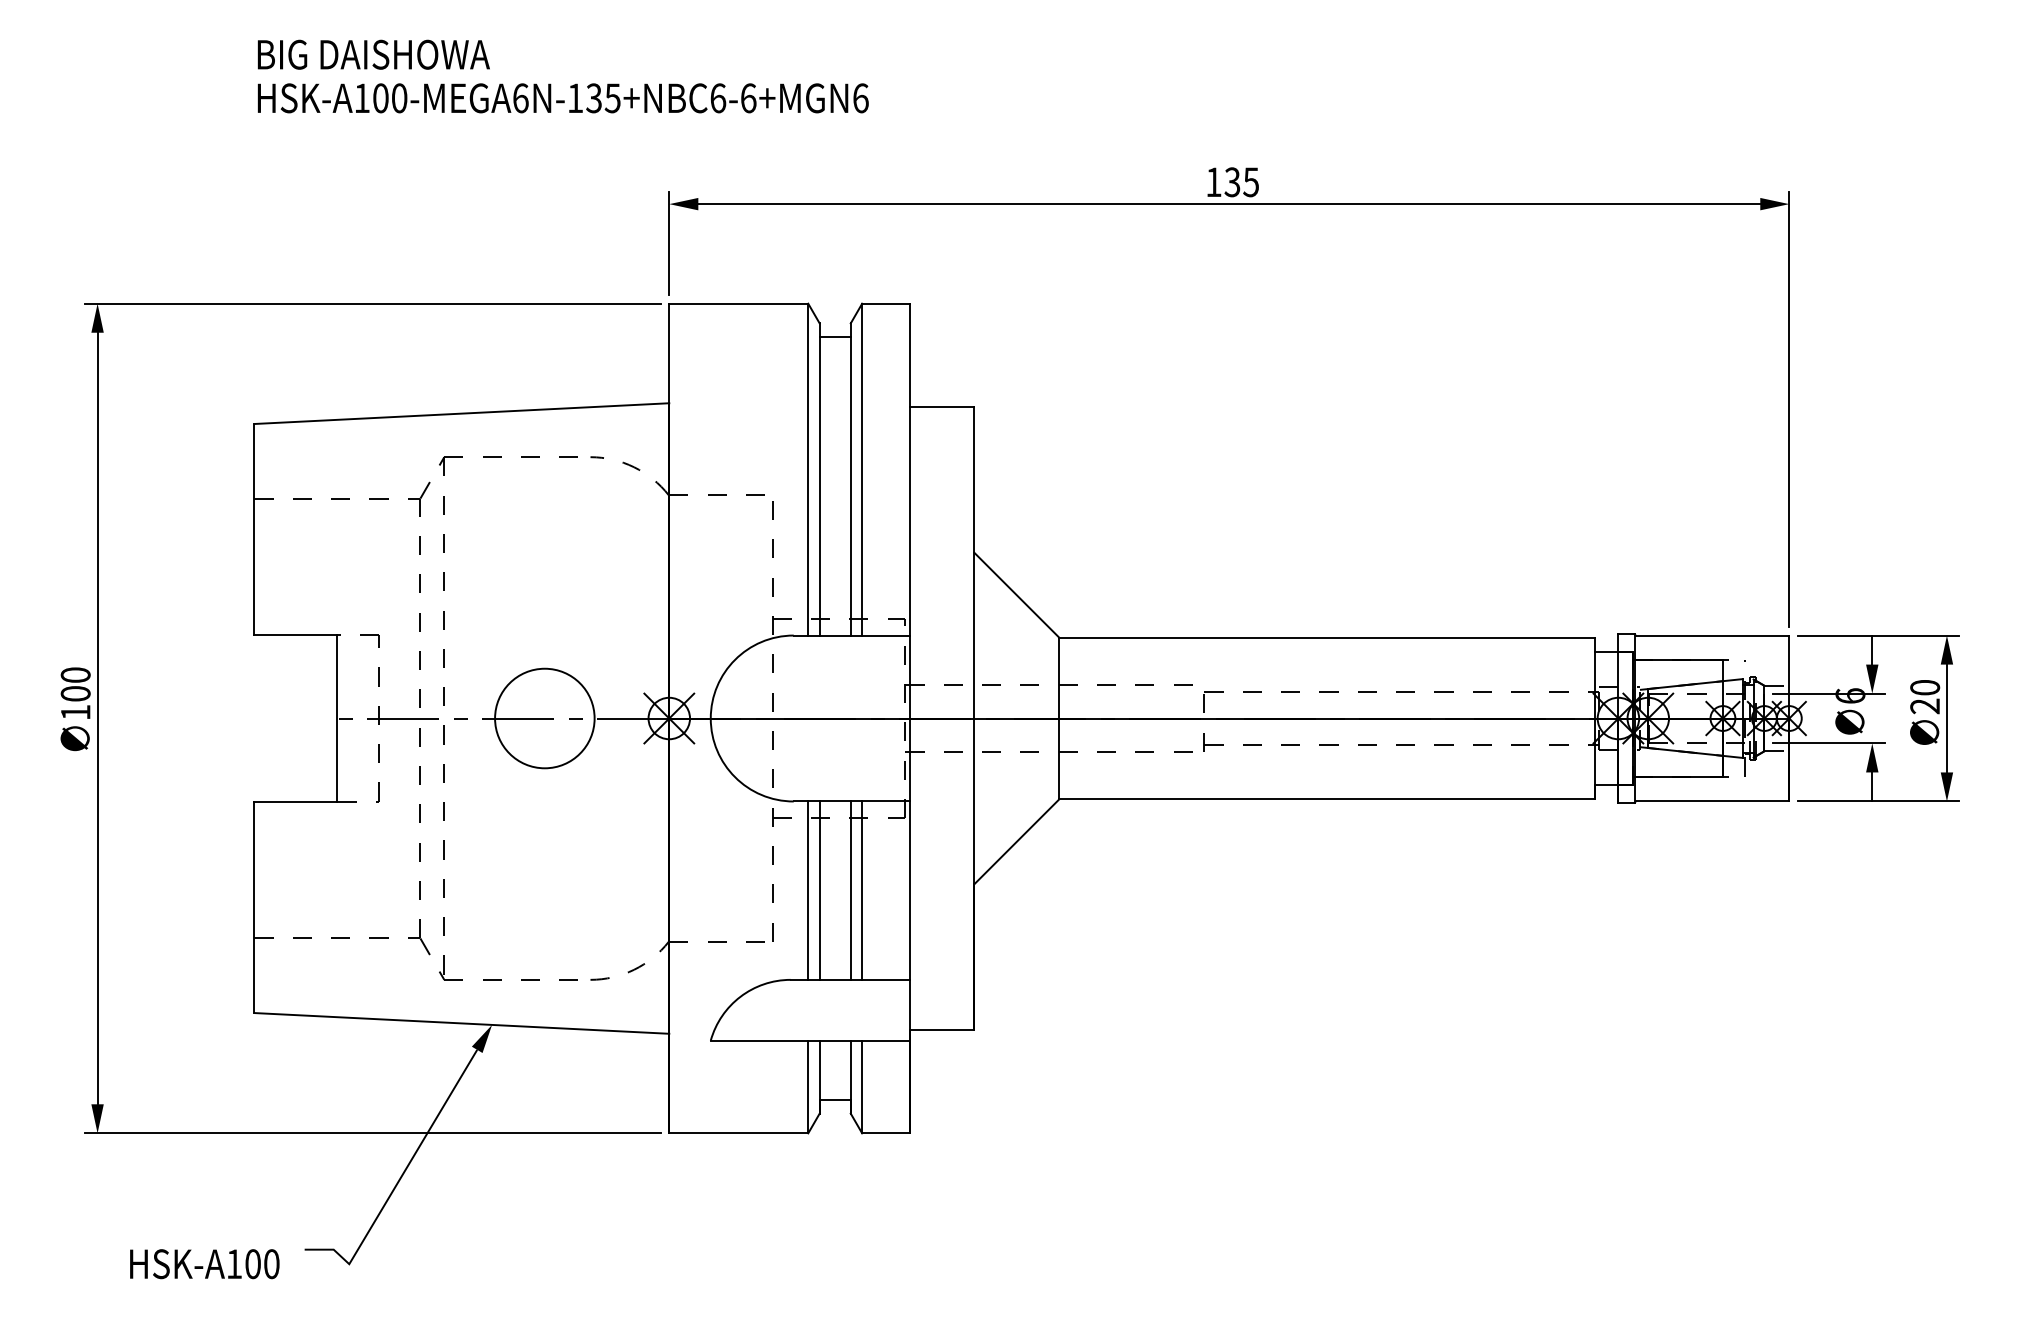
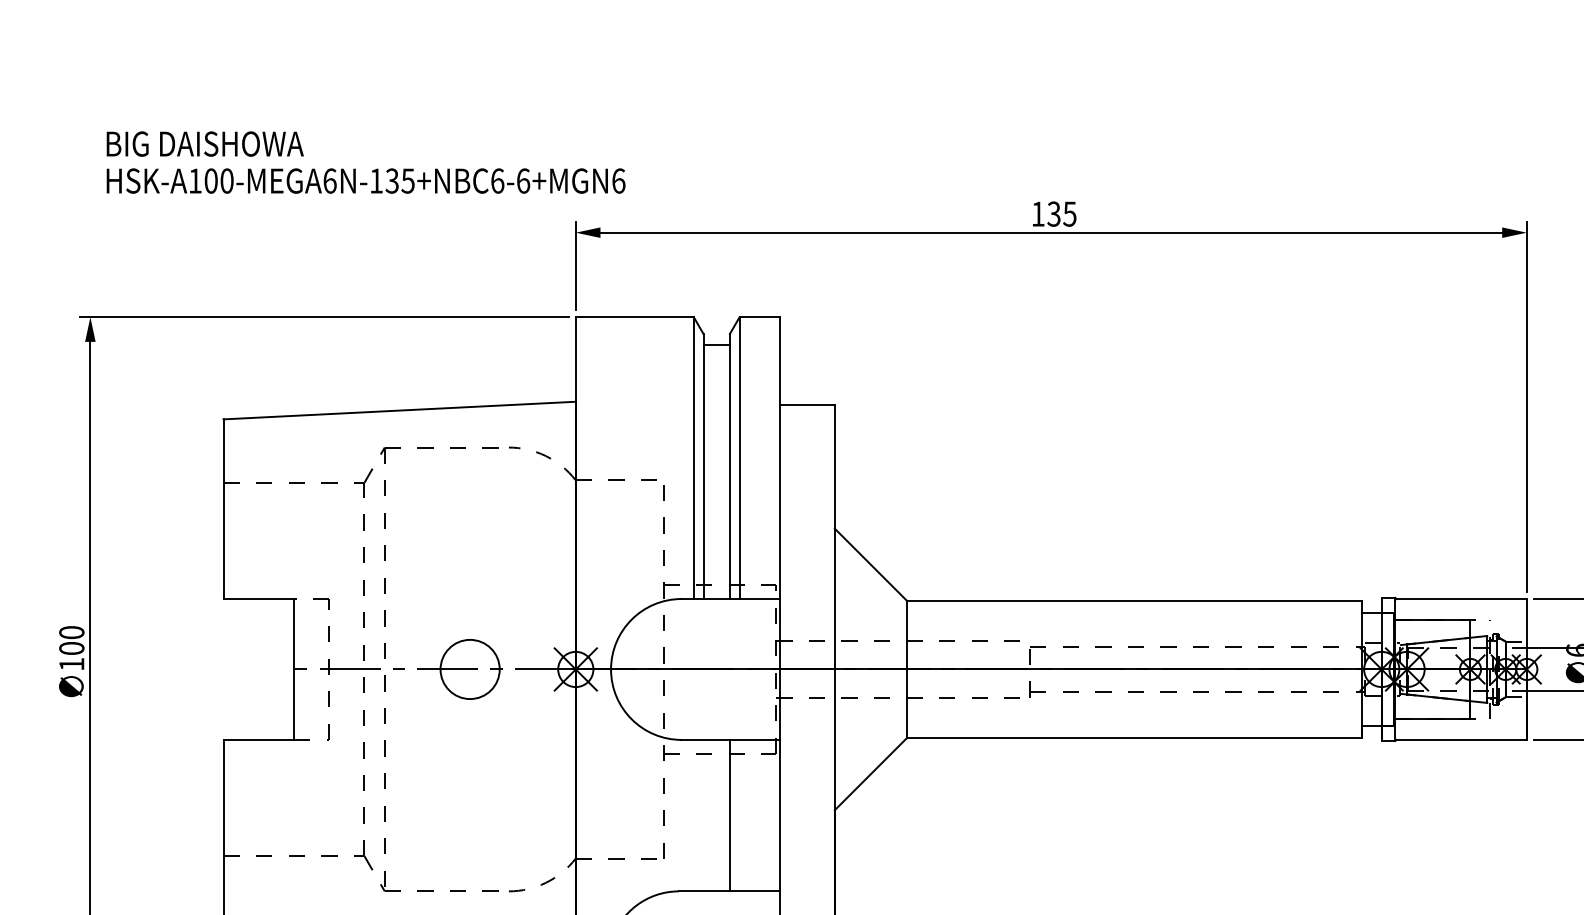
text: (562, 76) -> (365, 162), moved
circle: (544, 718) -> (469, 669), size x0.7
line: (808, 890) -> (694, 815), removed
line: (819, 890) -> (703, 815), removed
line: (862, 890) -> (739, 815), removed

